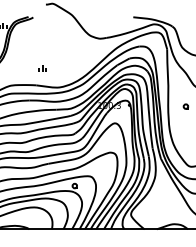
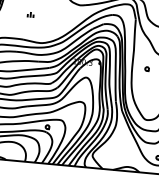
part: (42, 68) -> (30, 14), moved

